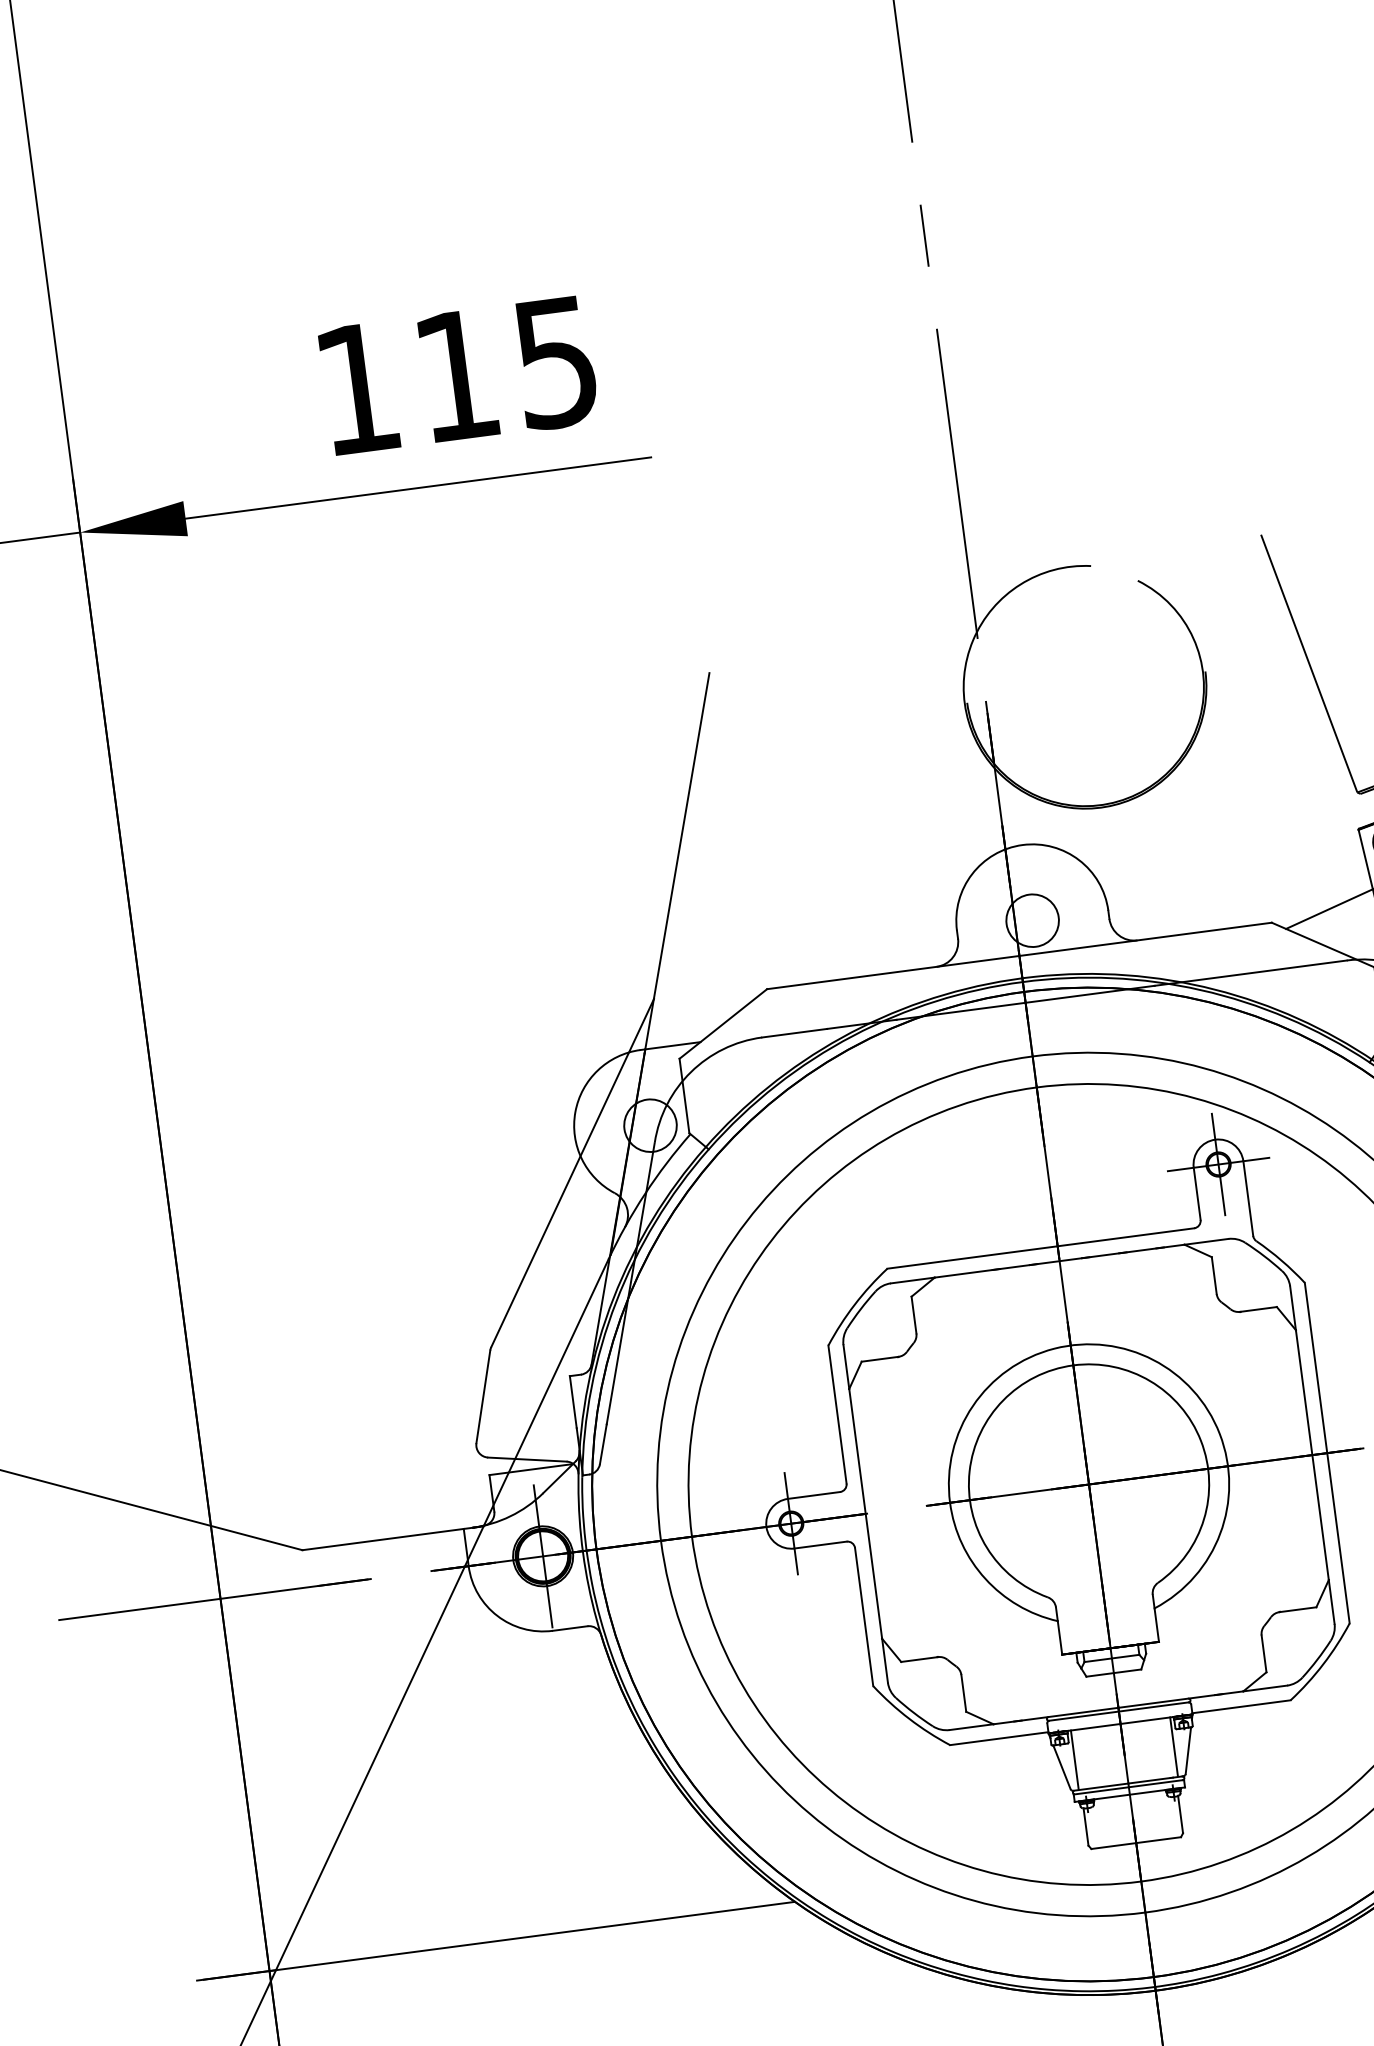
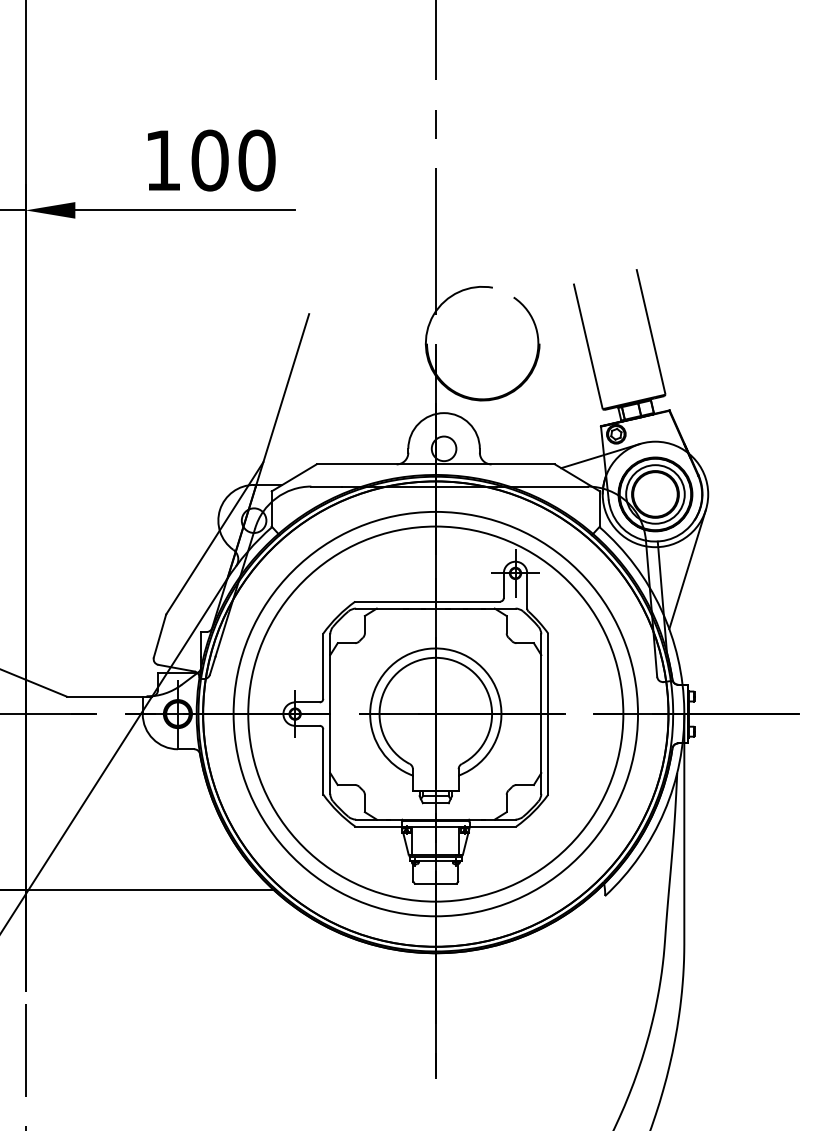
text: (506, 368) -> (233, 160), 115 -> 100

